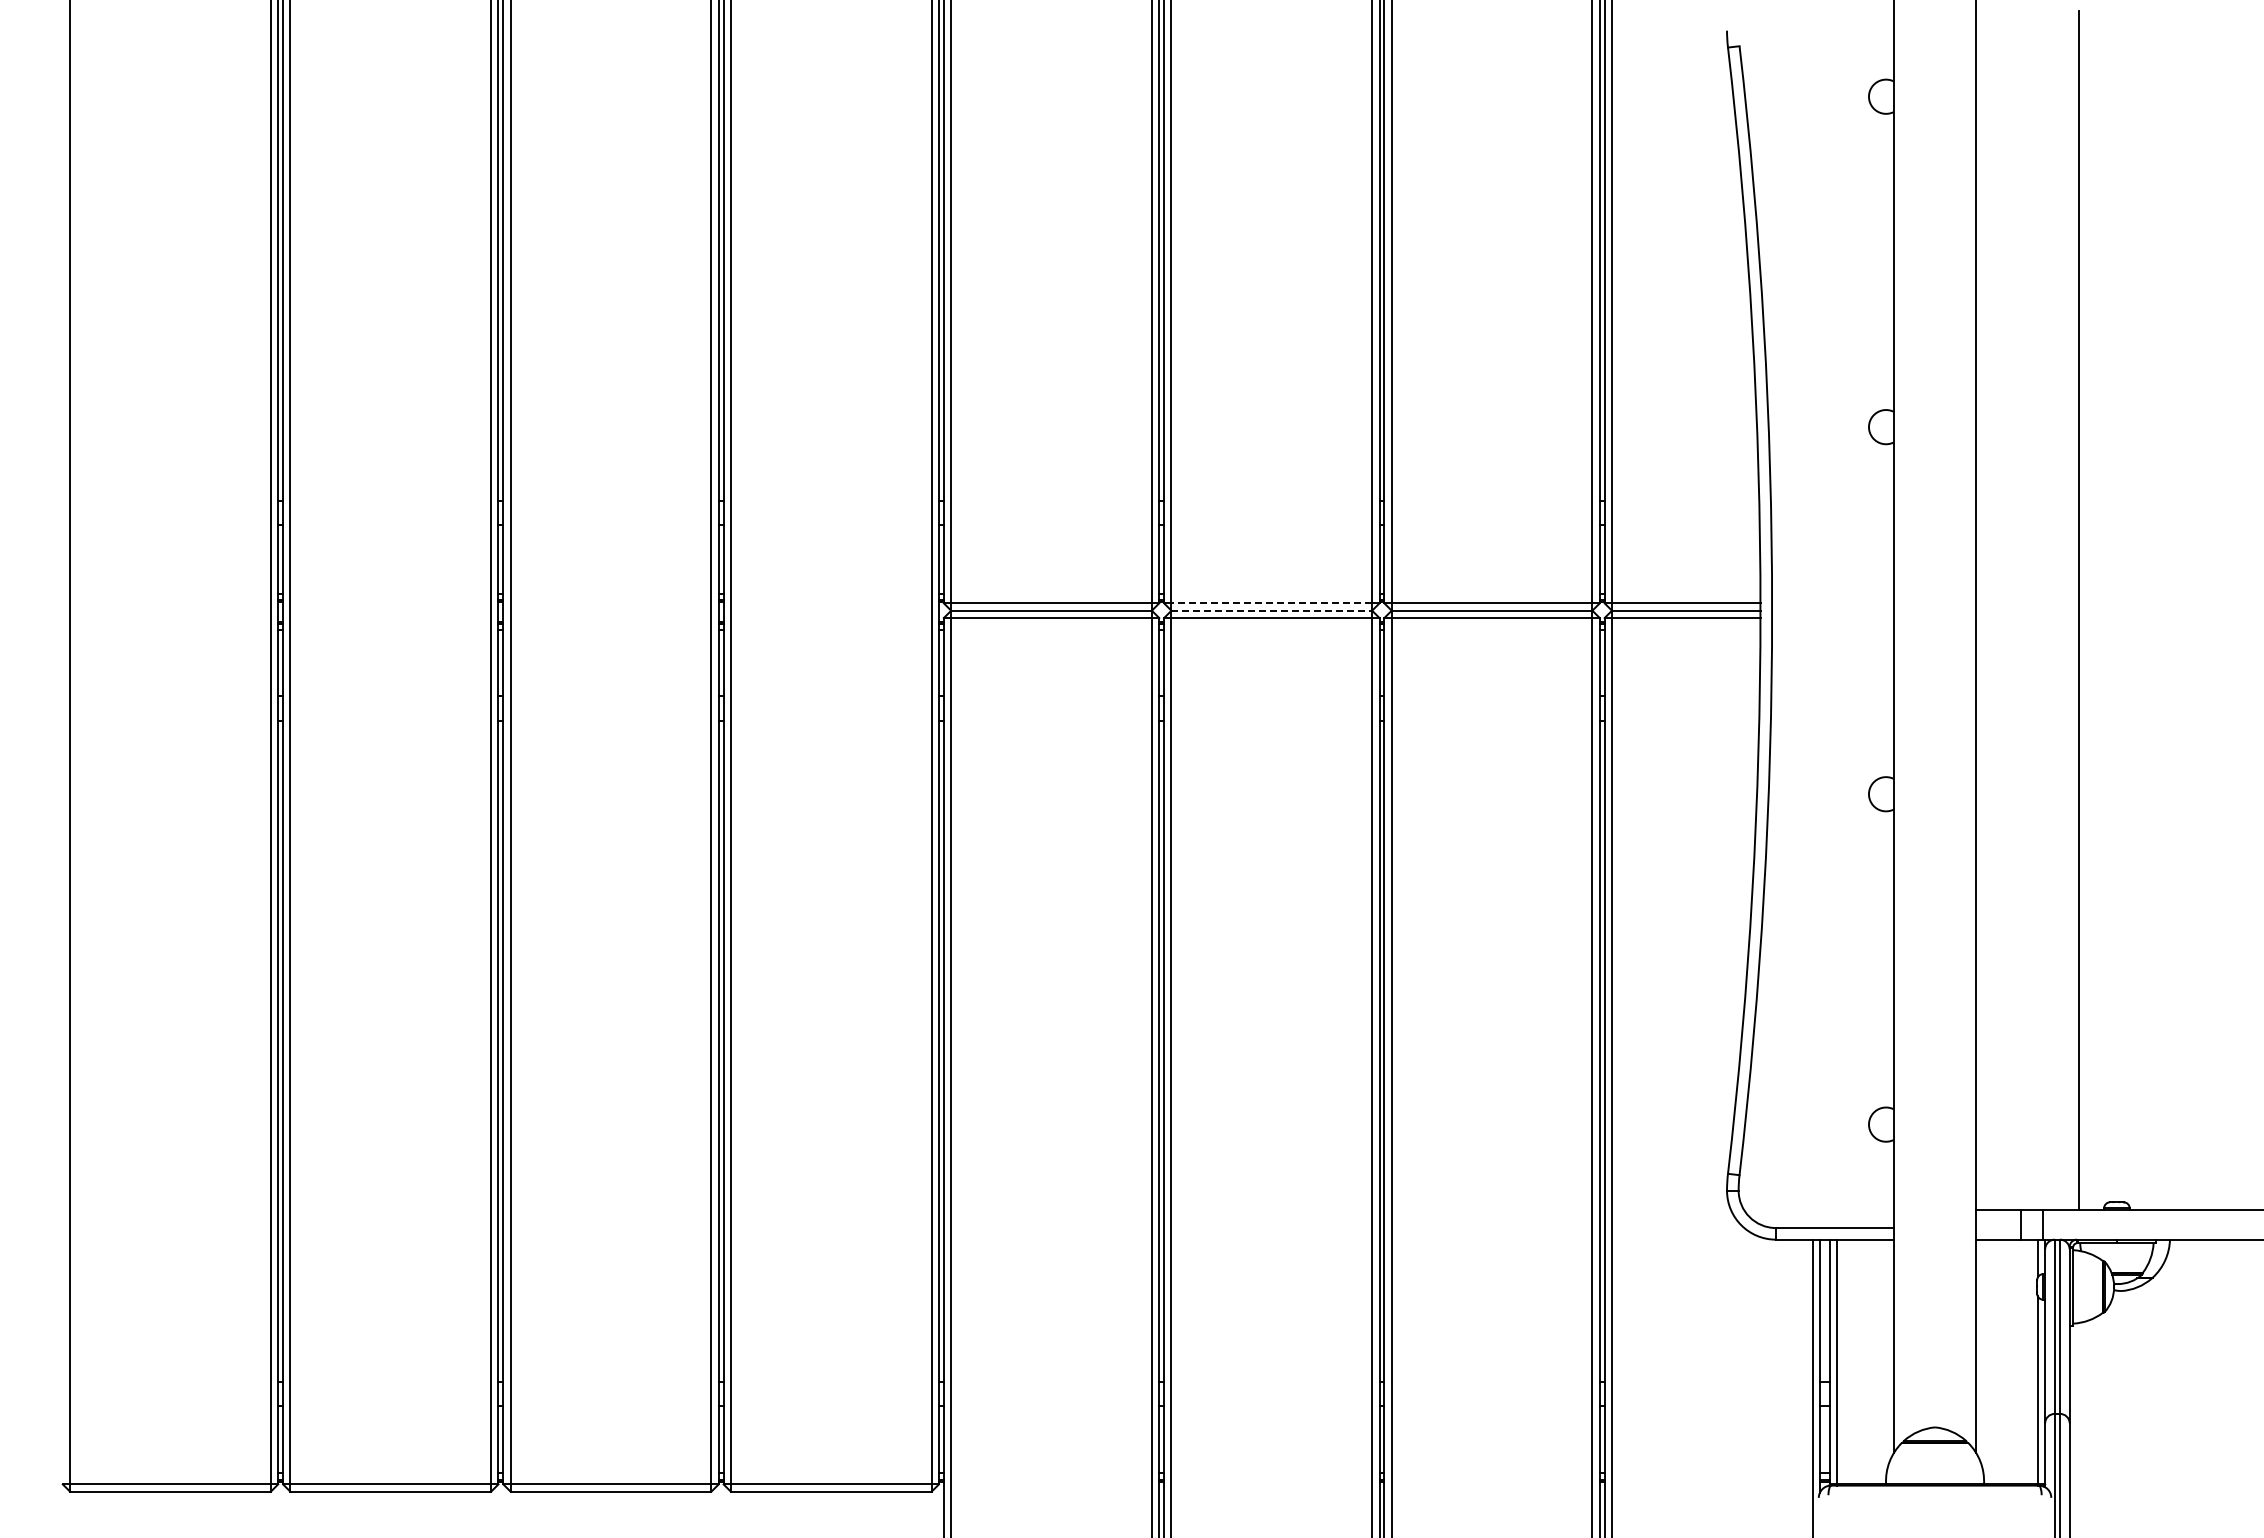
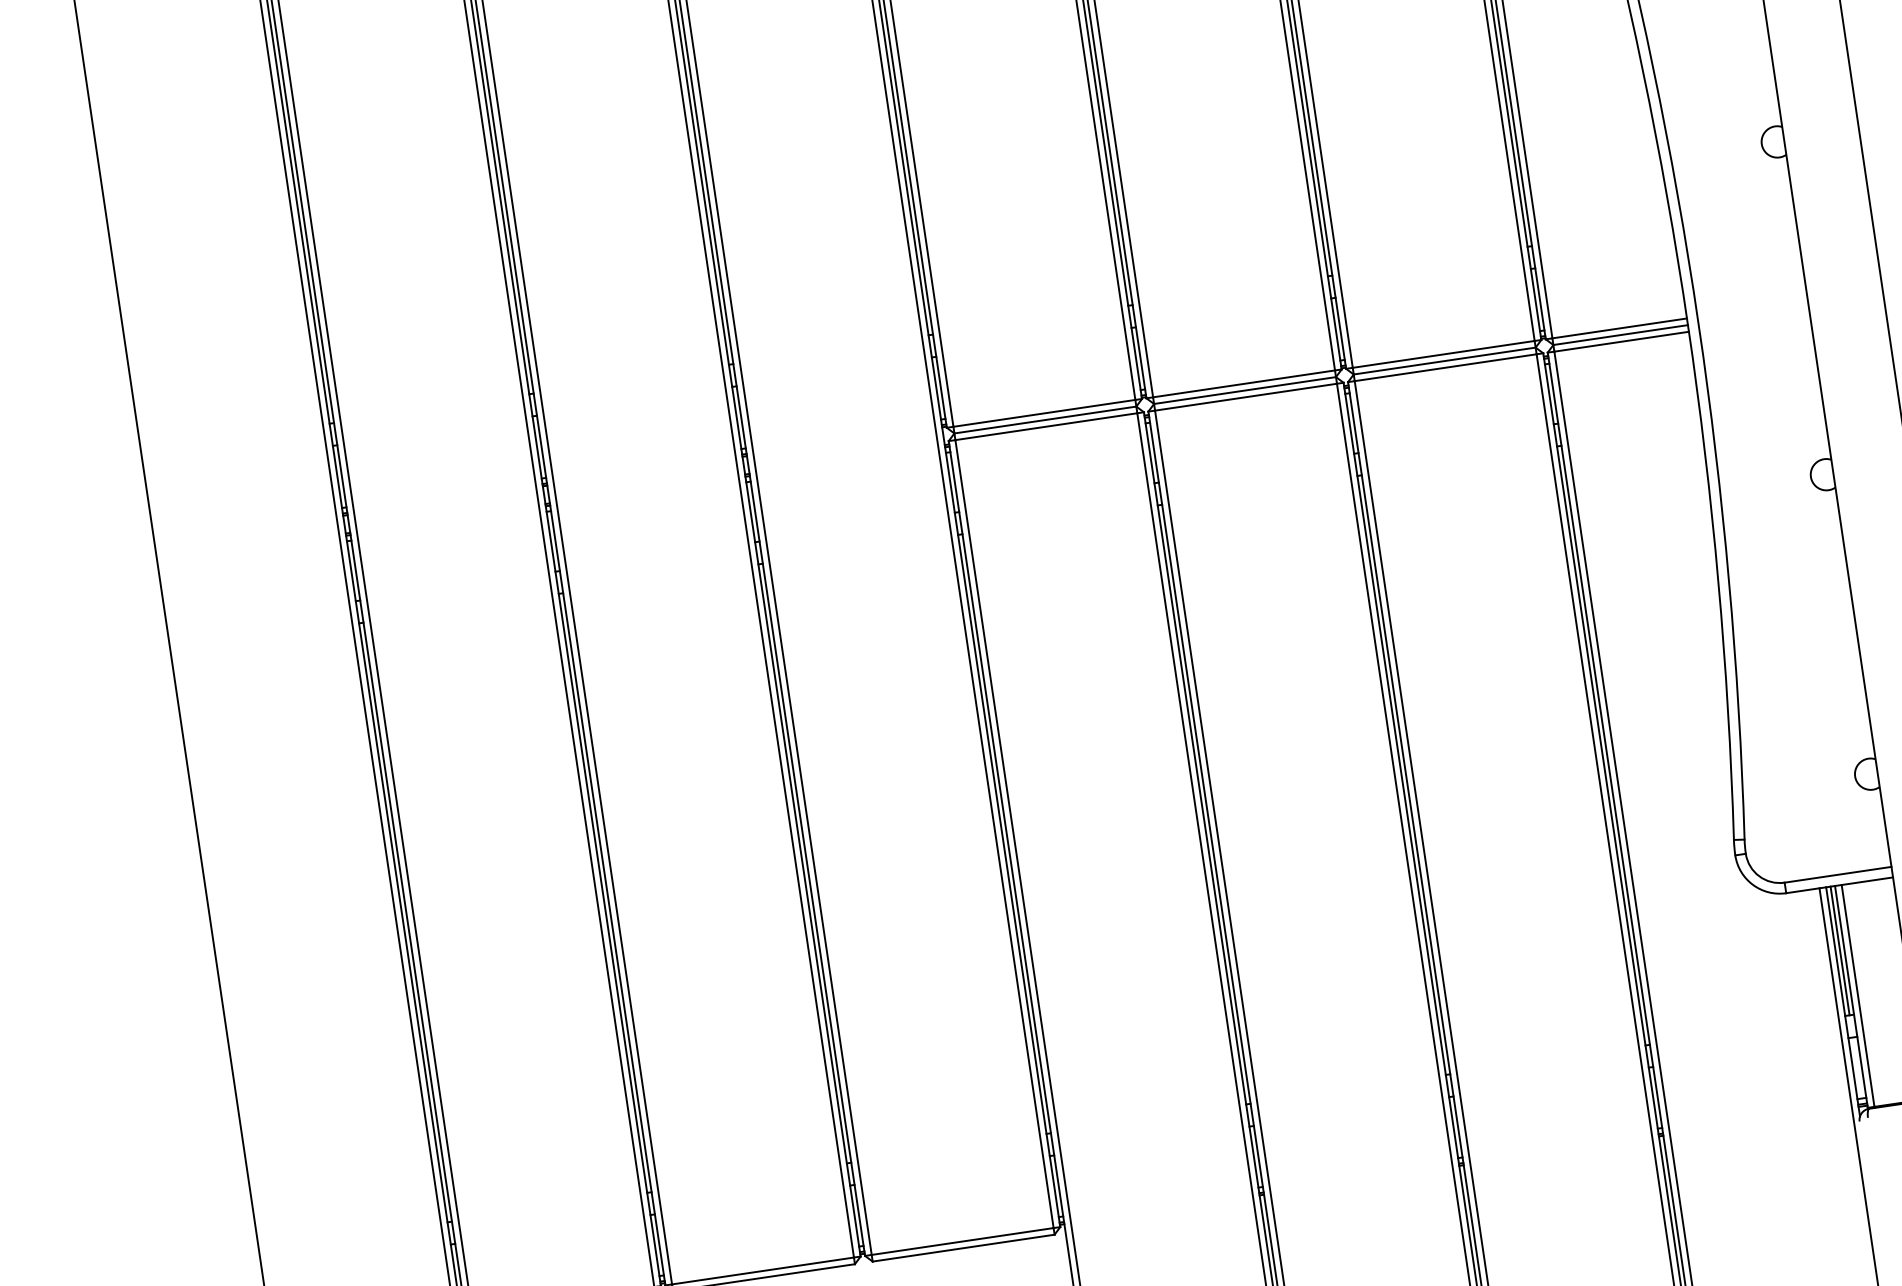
line: (1271, 603) -> (1243, 384), dashed -> solid
line: (1272, 610) -> (1245, 390), dashed -> solid
line: (1824, 1310) -> (1839, 950), added

